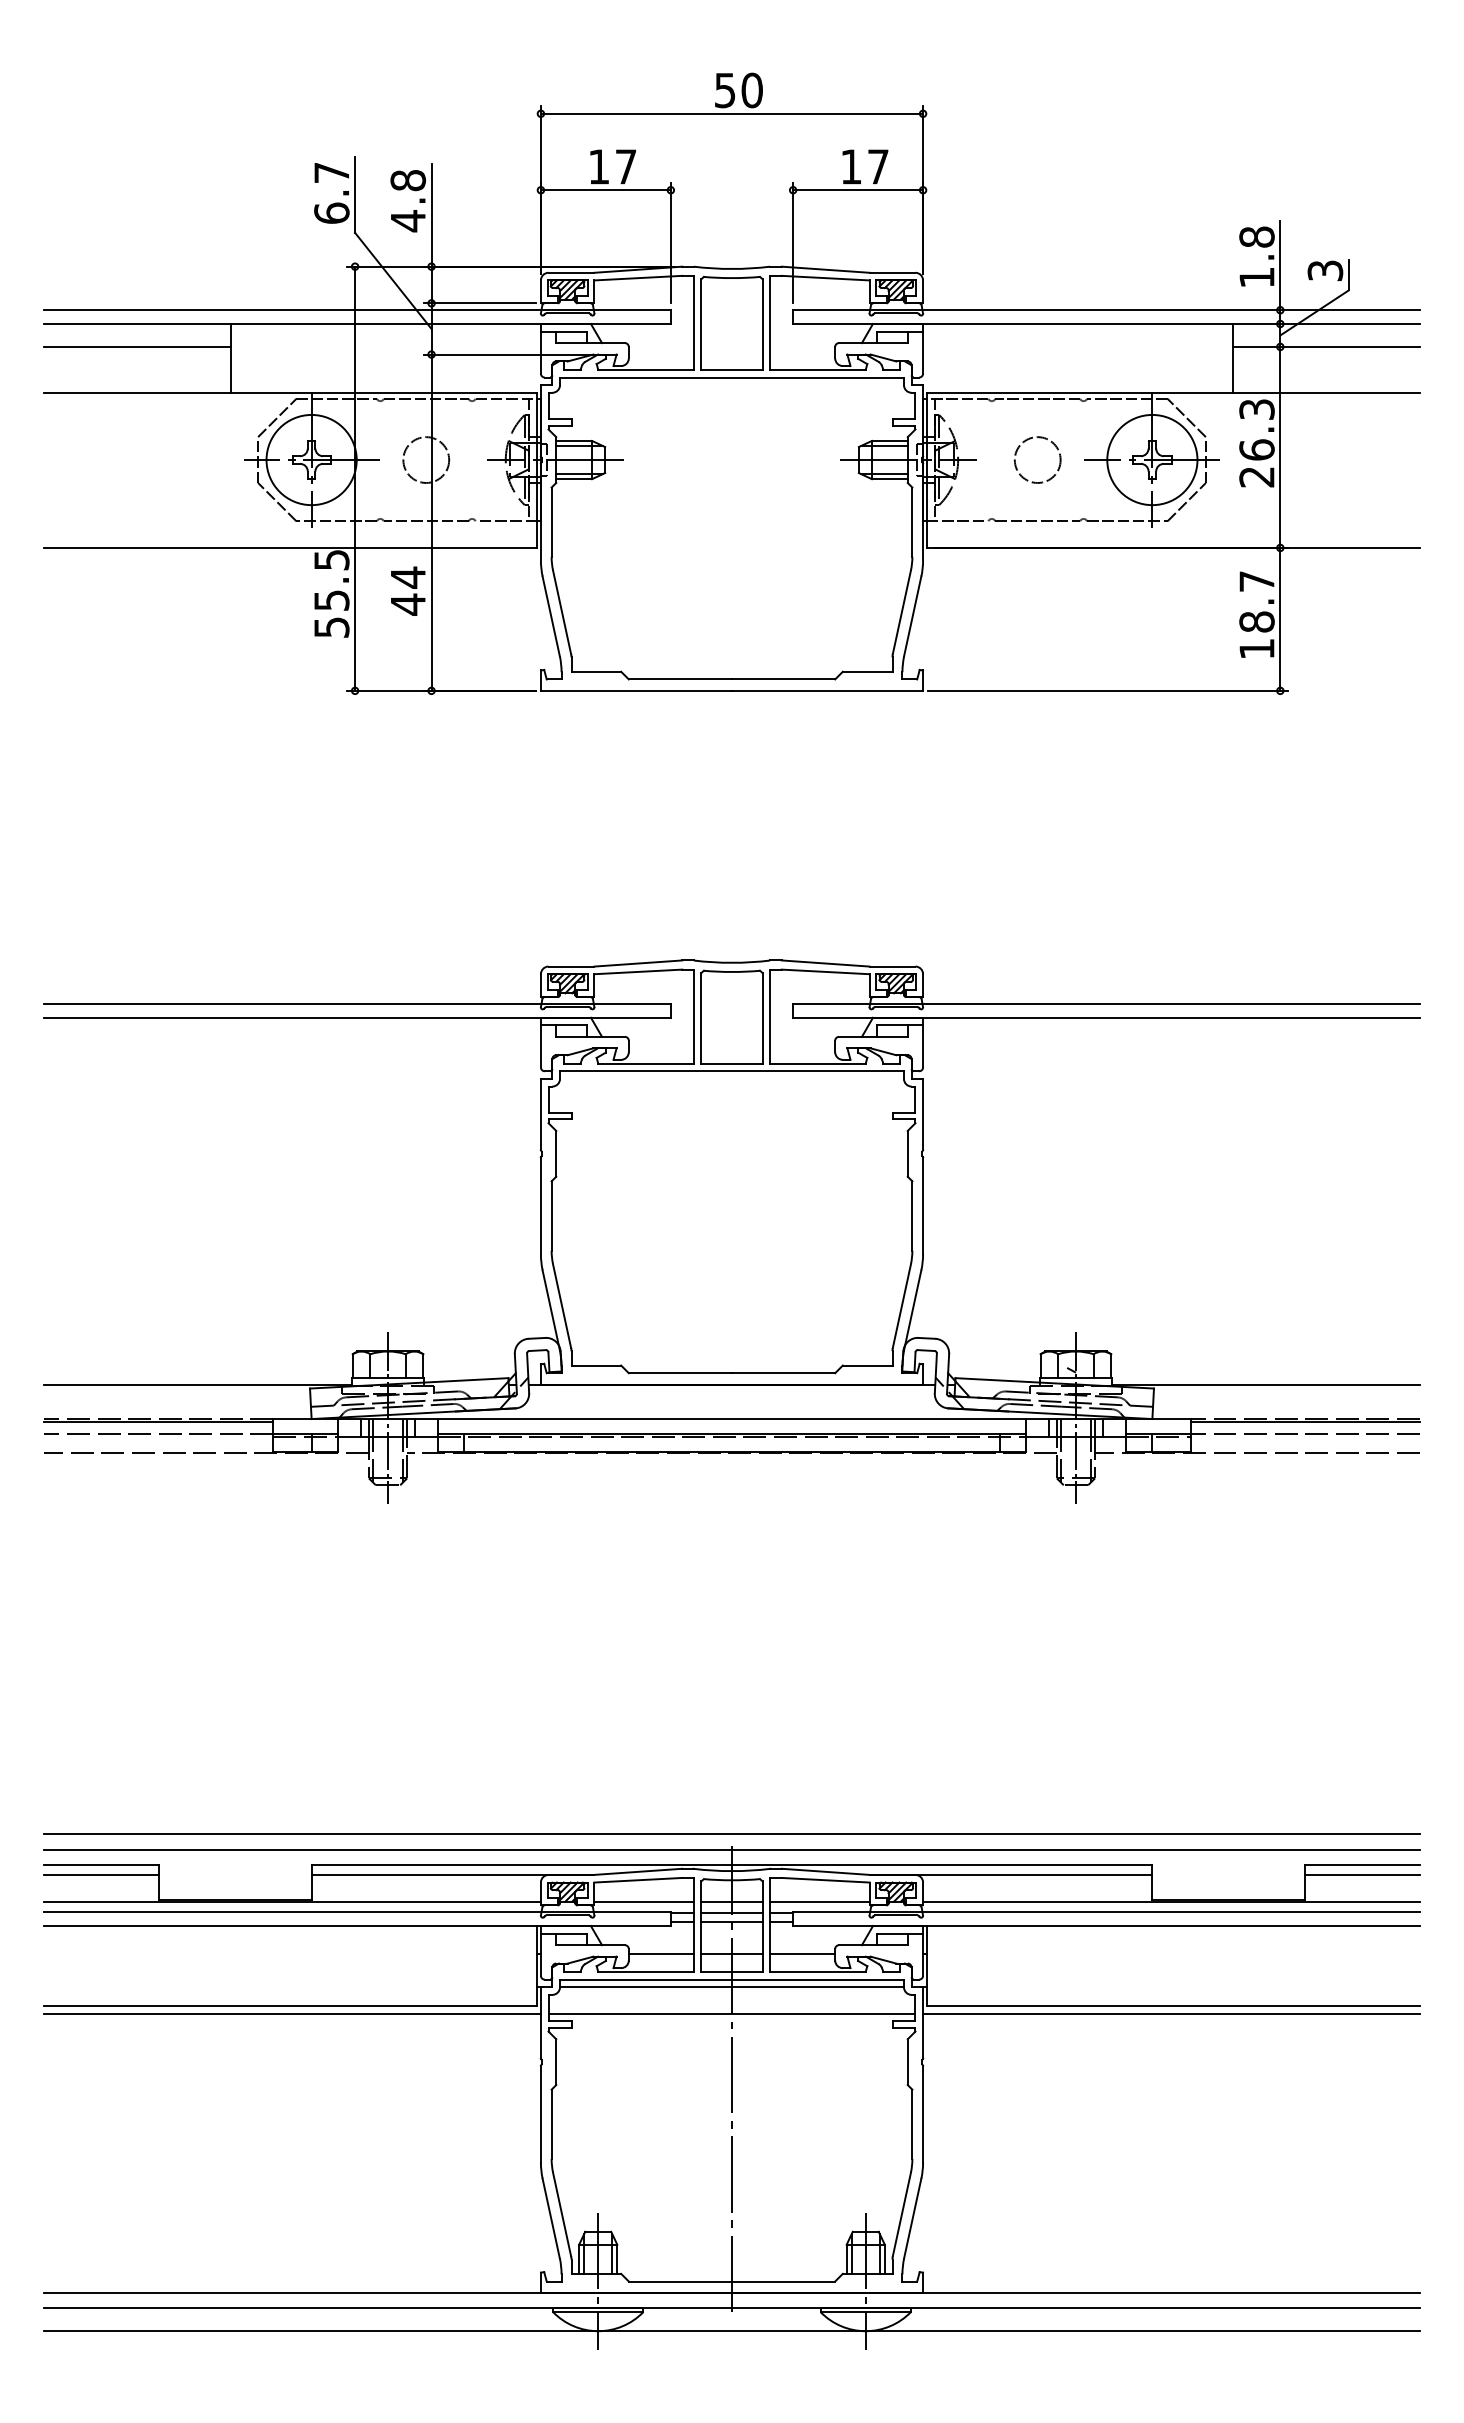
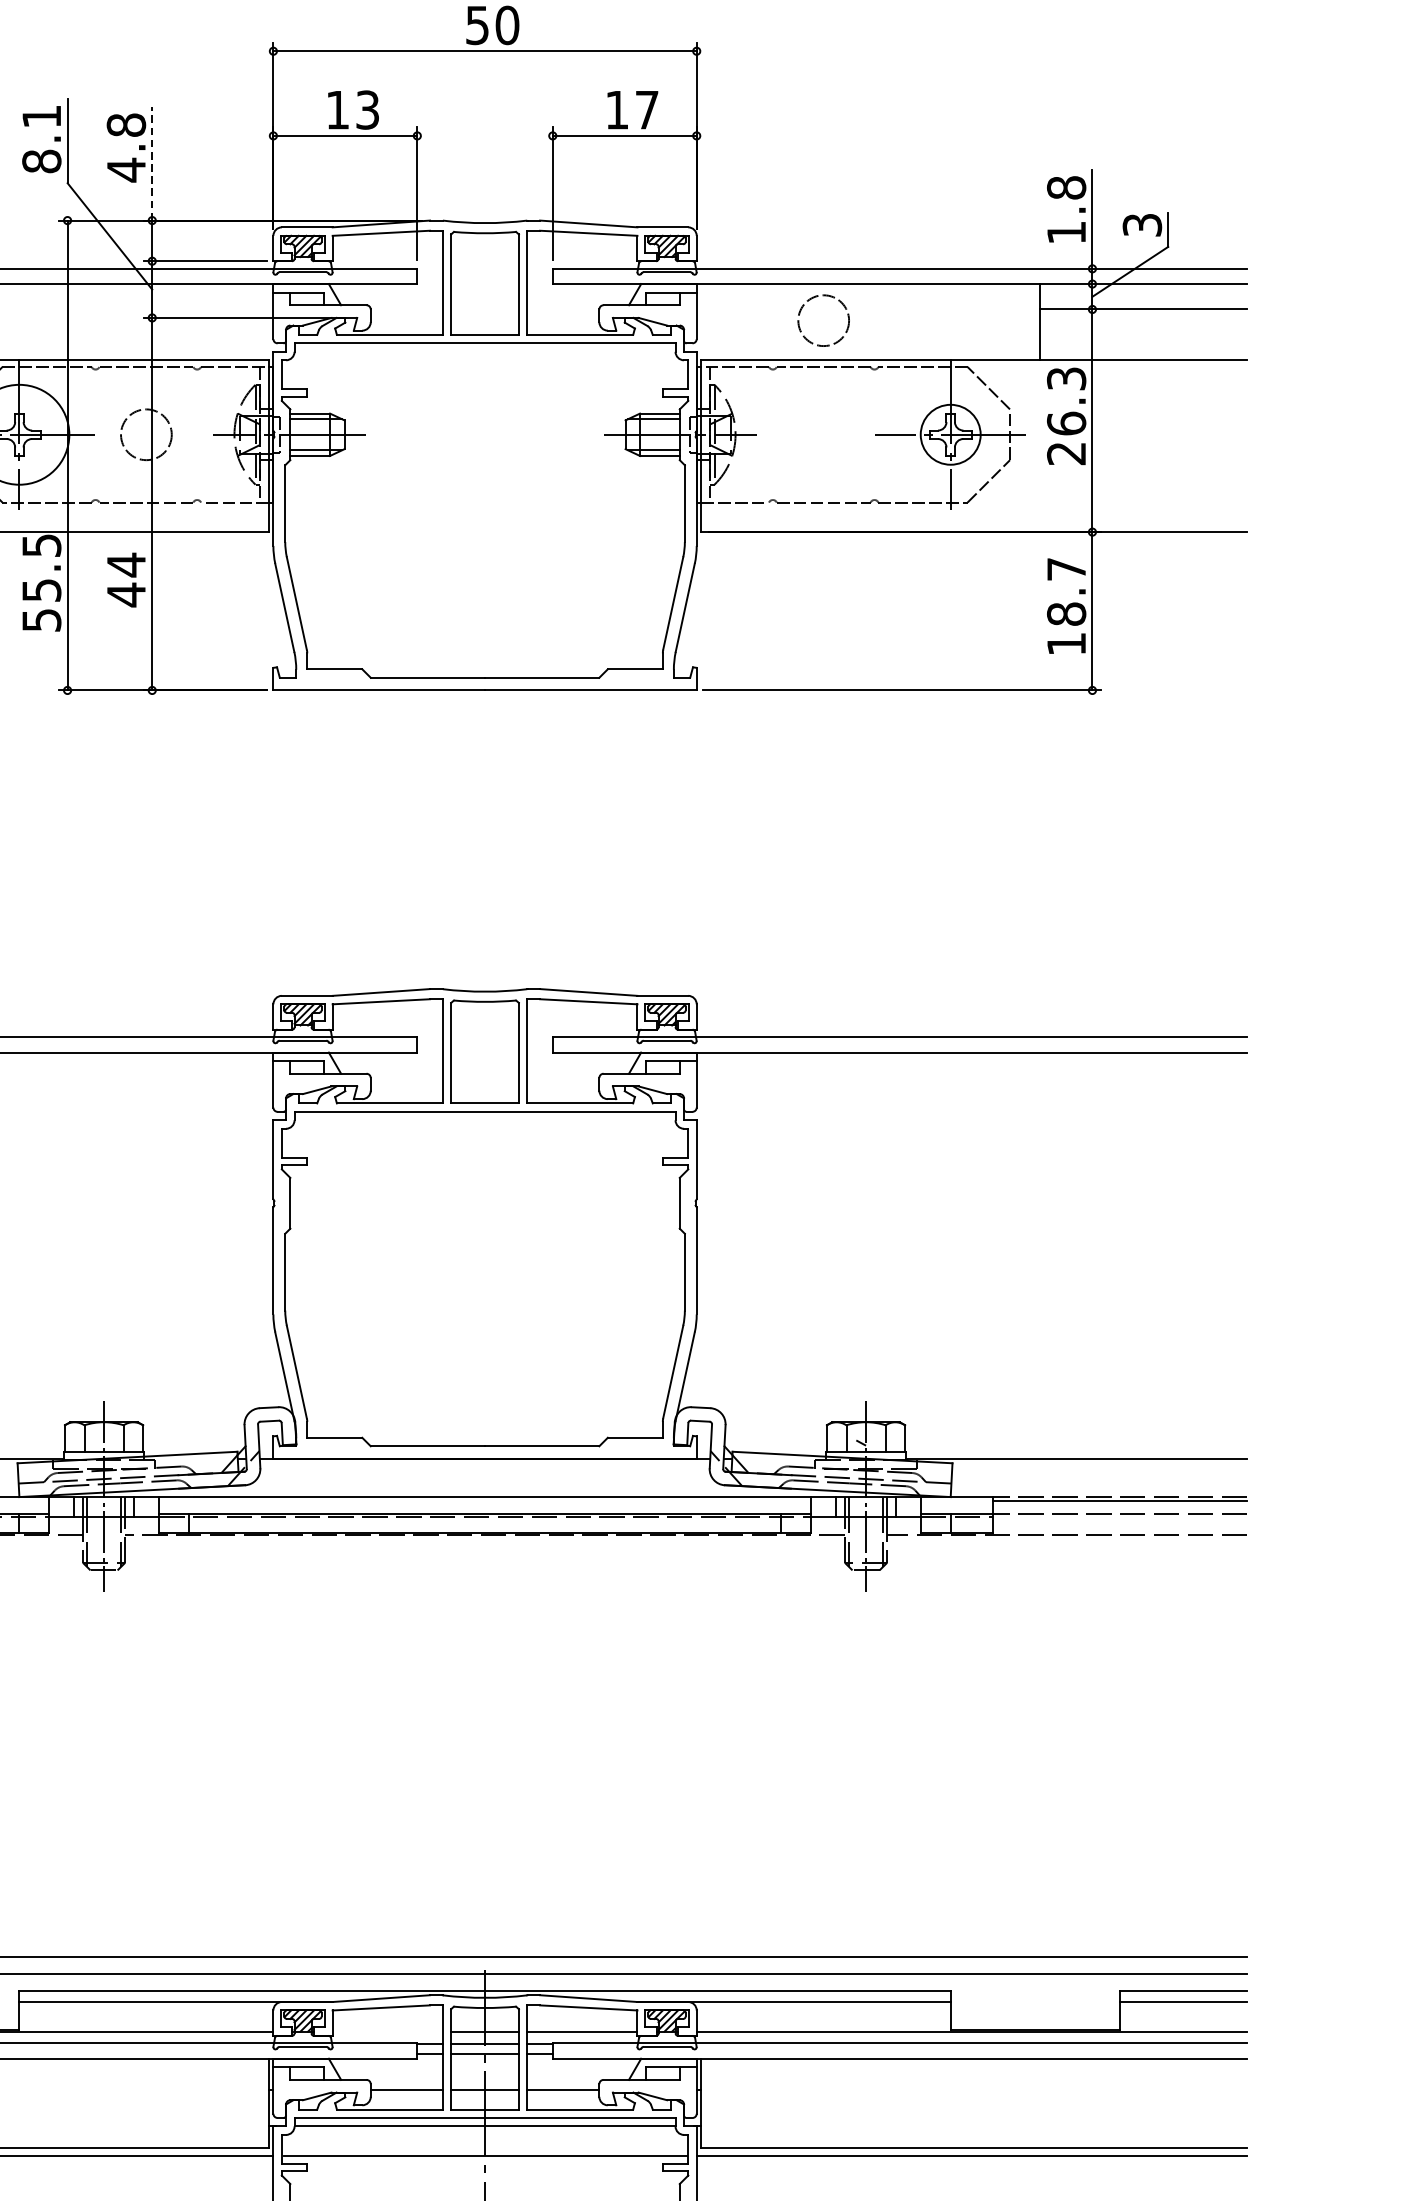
text: (626, 166) -> (368, 109), 17 -> 13
text: (331, 193) -> (41, 139), 6.7 -> 8.1
line: (431, 214) -> (152, 162), solid -> dashed
circle: (1037, 459) -> (823, 320), moved
circle: (1152, 459) -> (950, 434), size x0.6
line: (643, 1902) -> (387, 2032), removed

